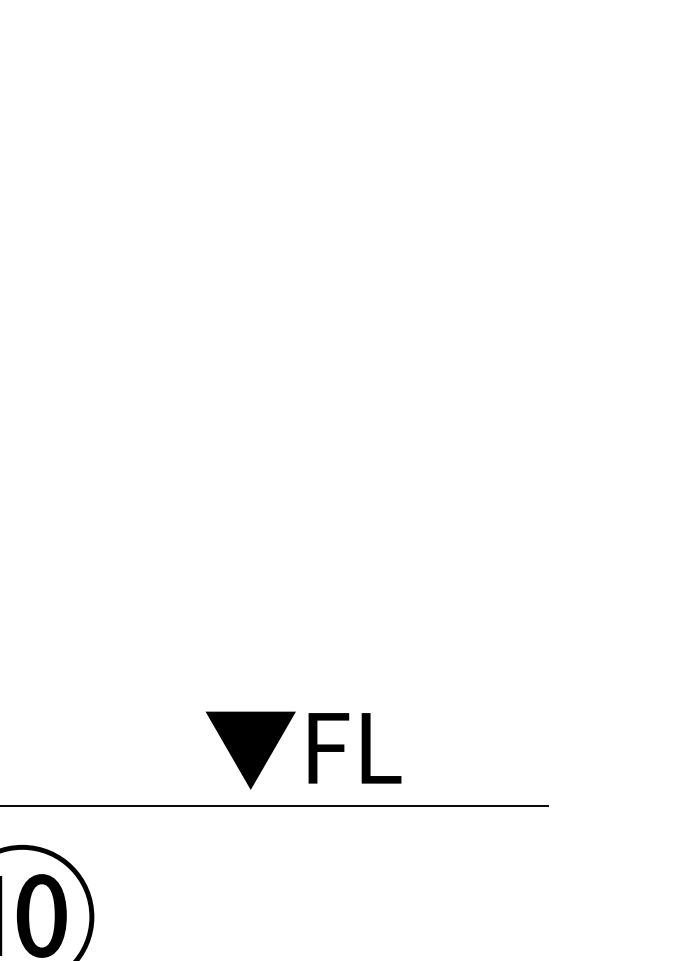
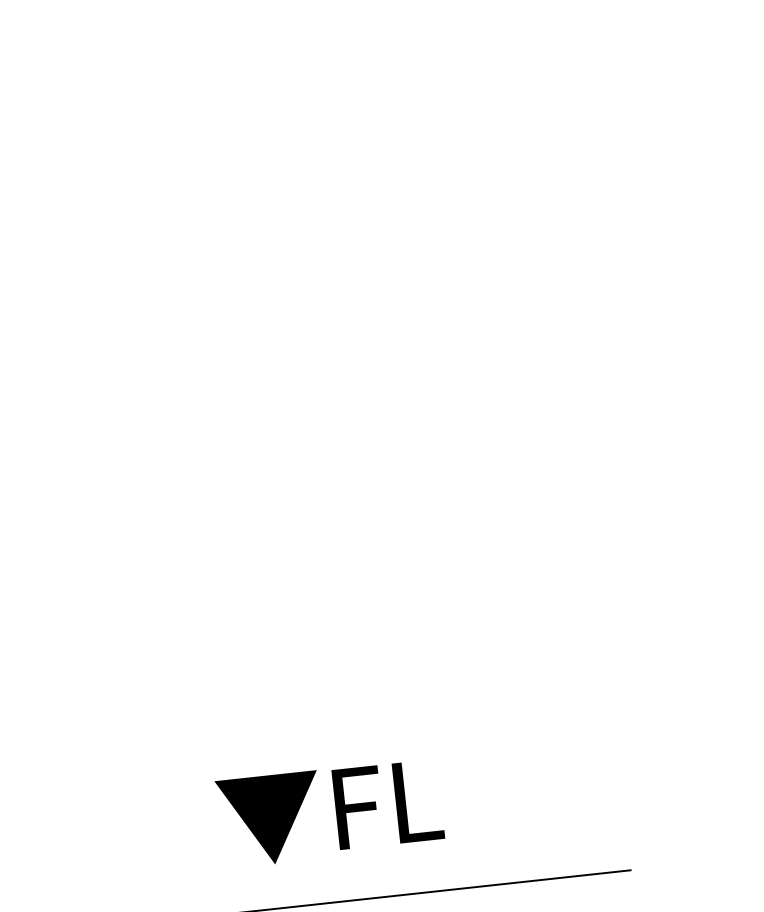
text: (303, 750) -> (330, 813), moved

